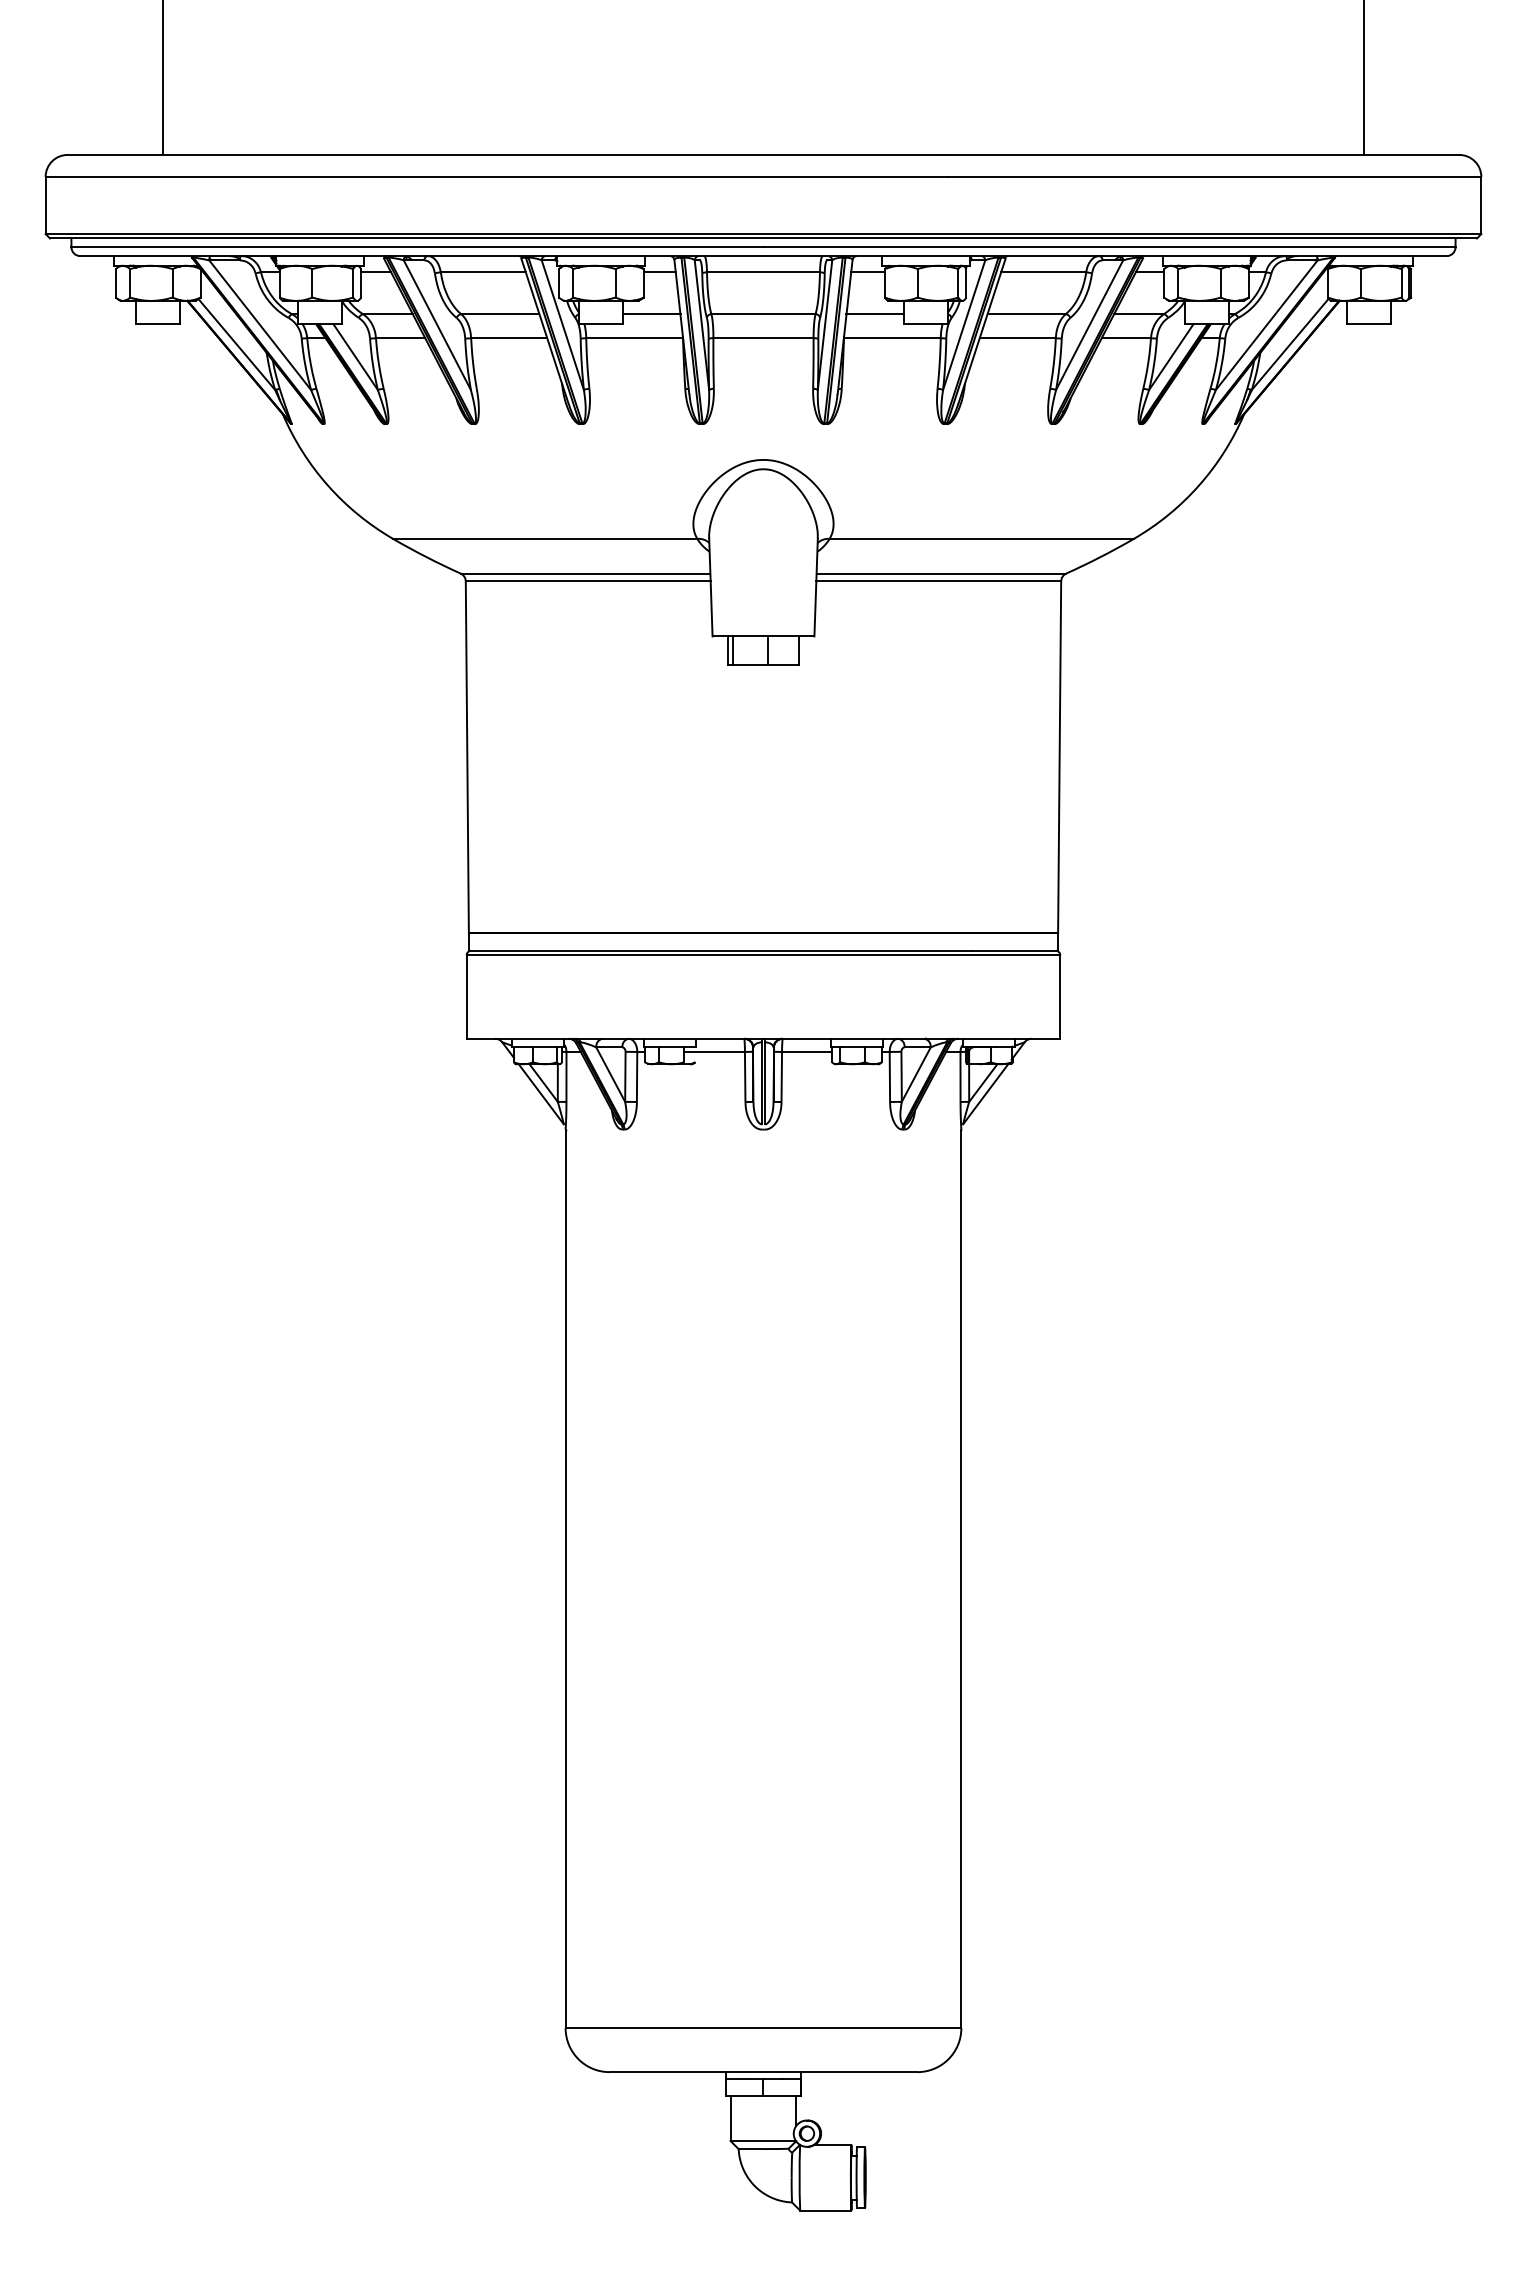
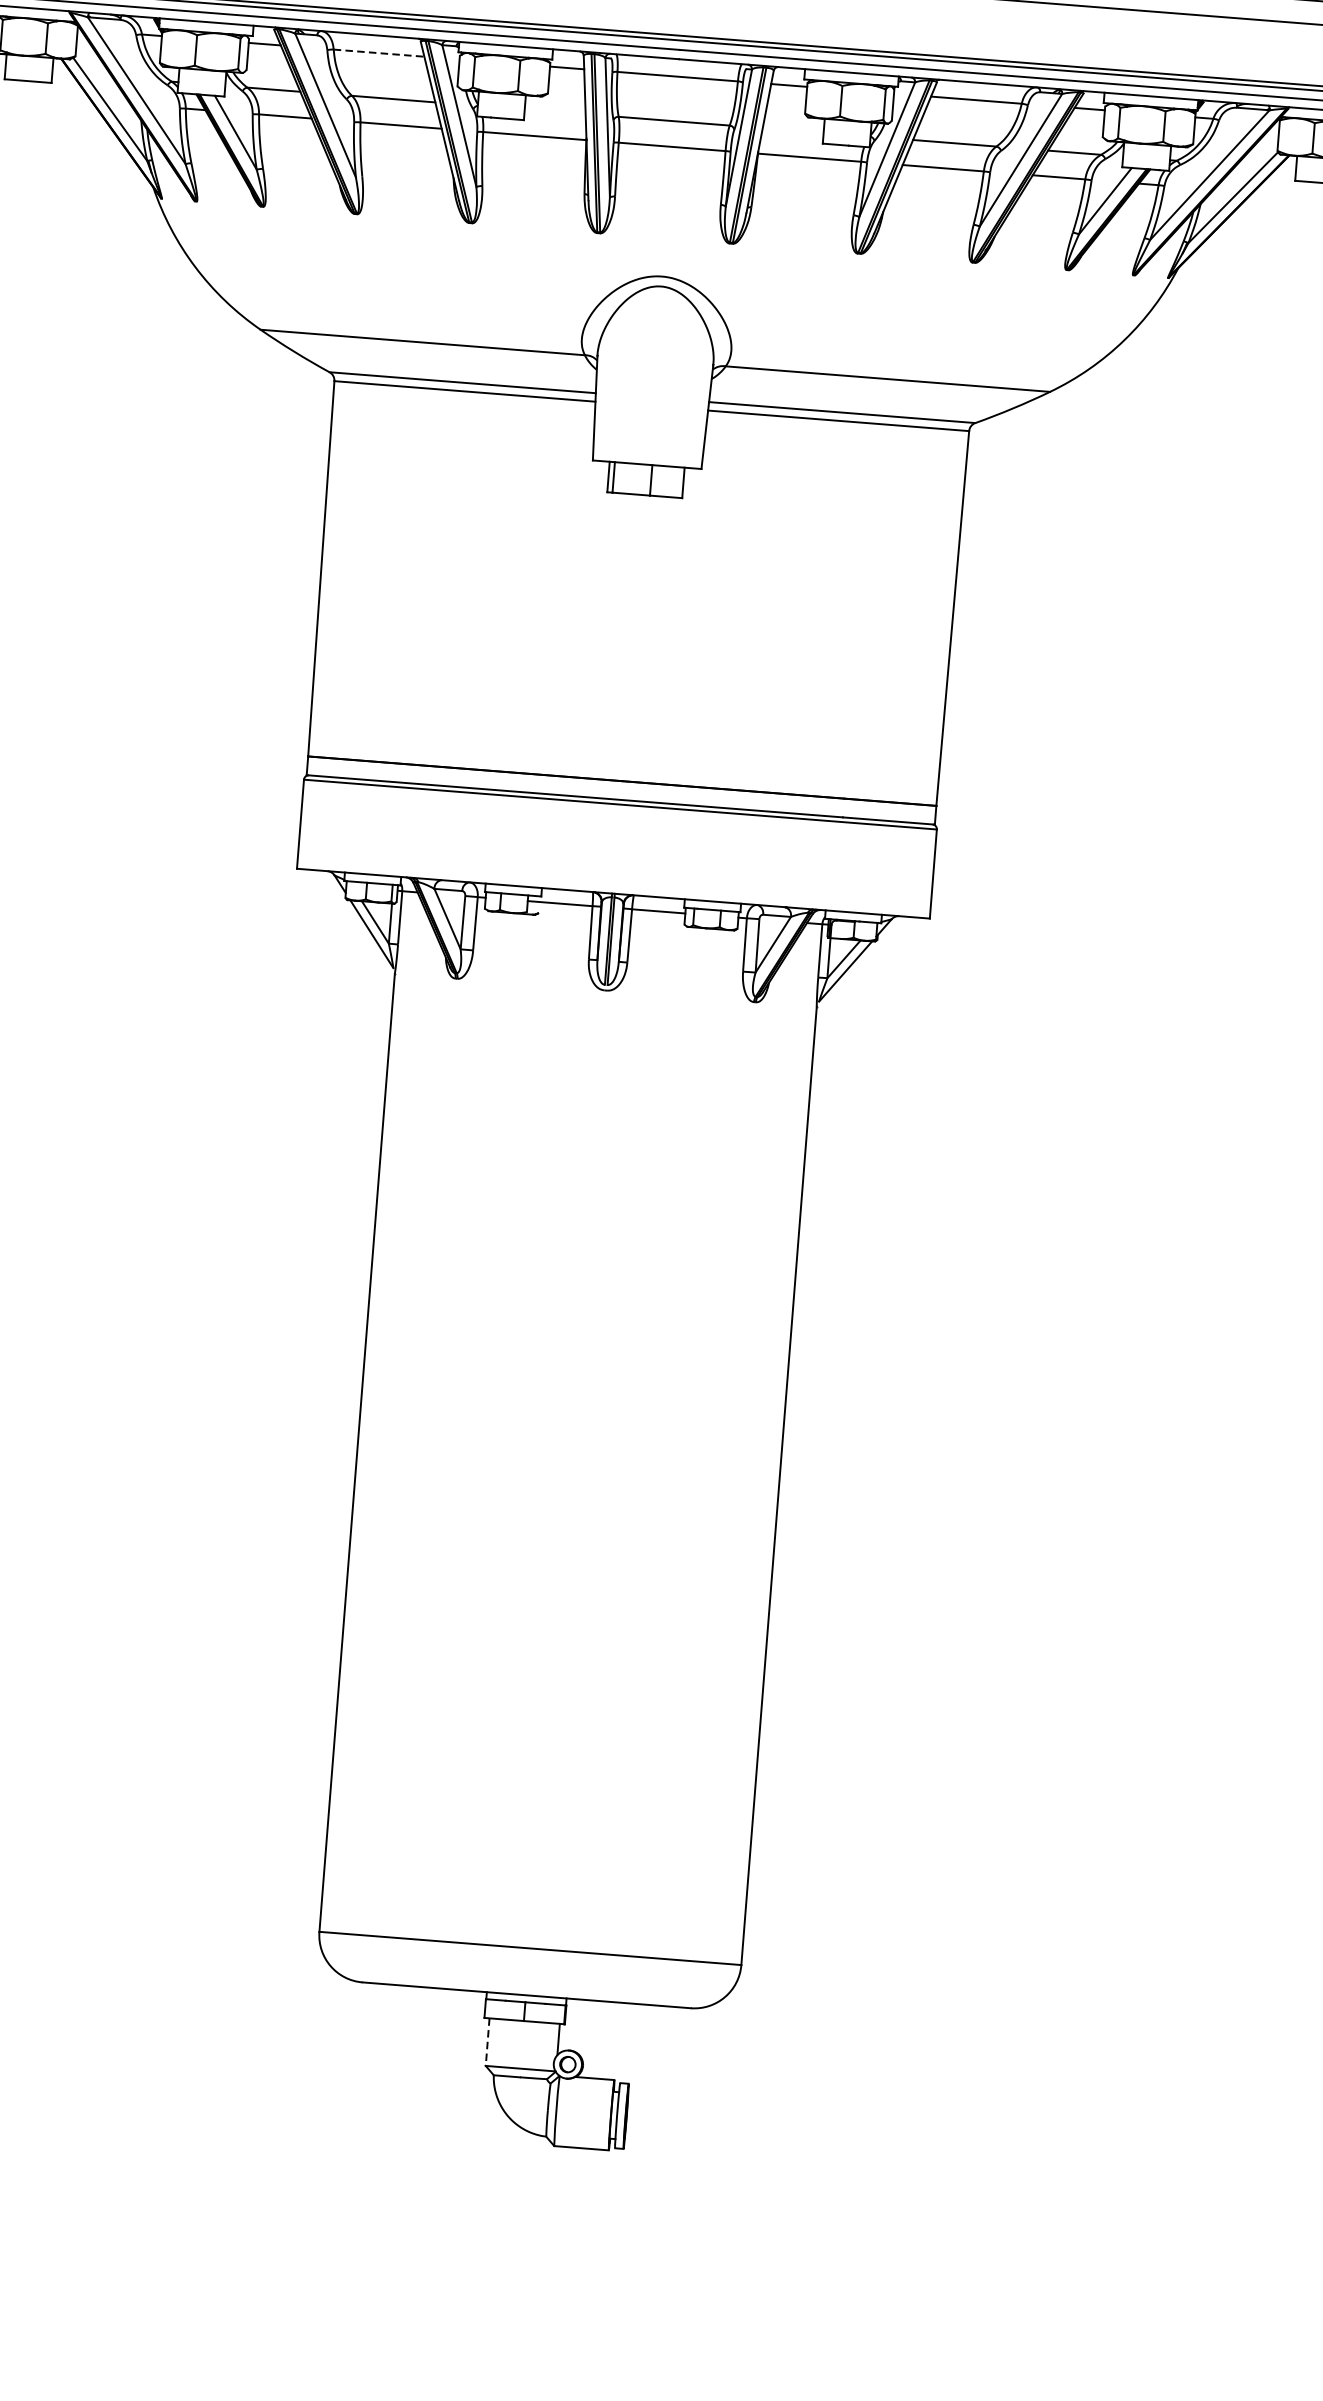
line: (483, 272) -> (379, 53), solid -> dashed
line: (651, 314) -> (554, 112), removed
line: (874, 314) -> (792, 130), removed
line: (730, 2119) -> (487, 2043), solid -> dashed

